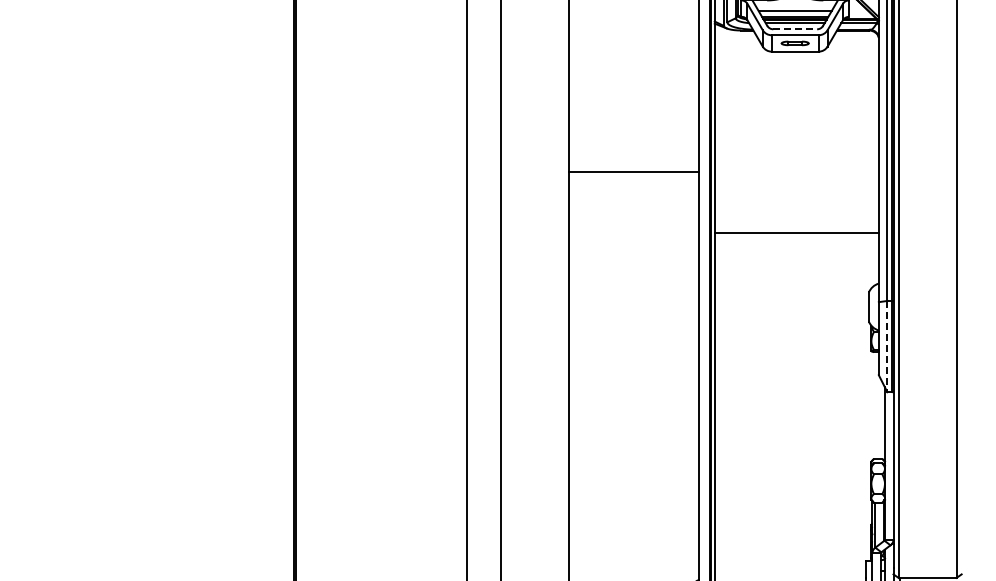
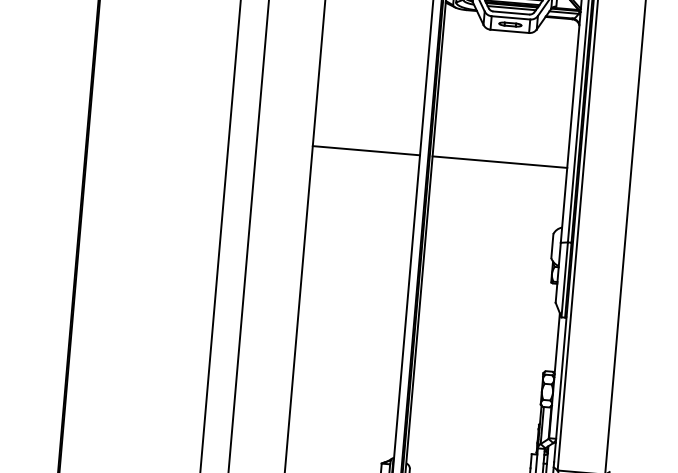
line: (795, 29) -> (511, 13), dashed -> solid
line: (633, 171) -> (365, 150), moved
line: (796, 232) -> (499, 161), moved
line: (887, 346) -> (564, 279), dashed -> solid

